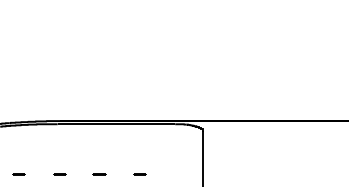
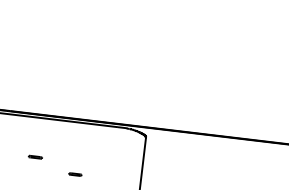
line: (99, 174) -> (35, 157), moved

